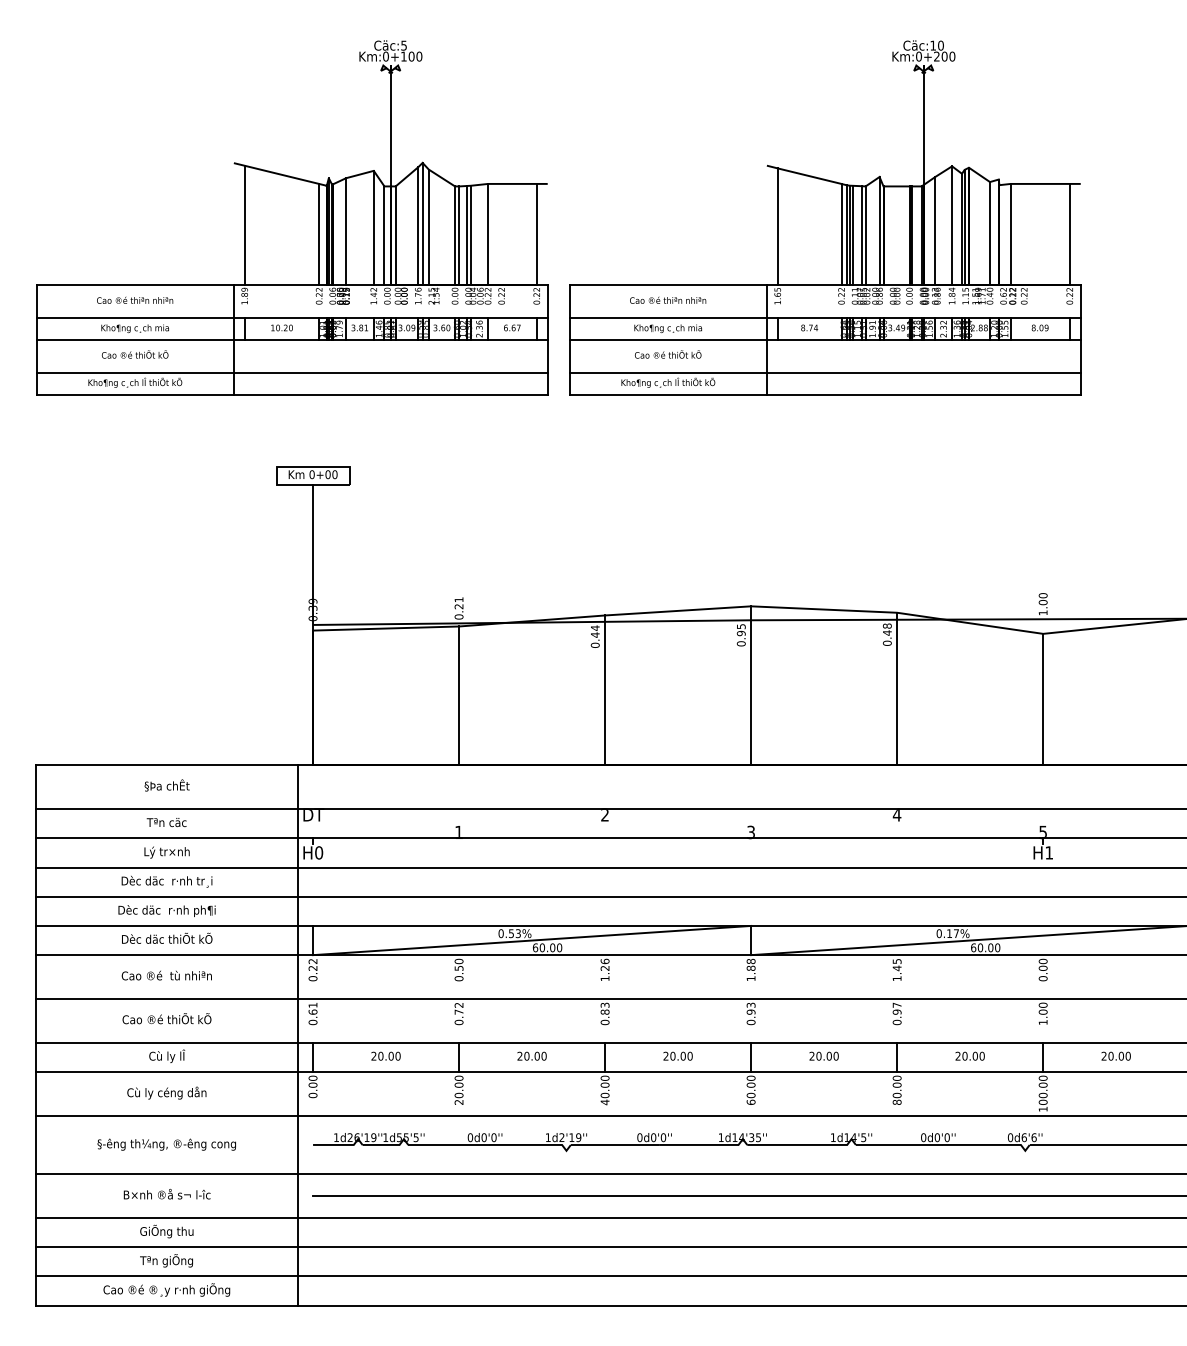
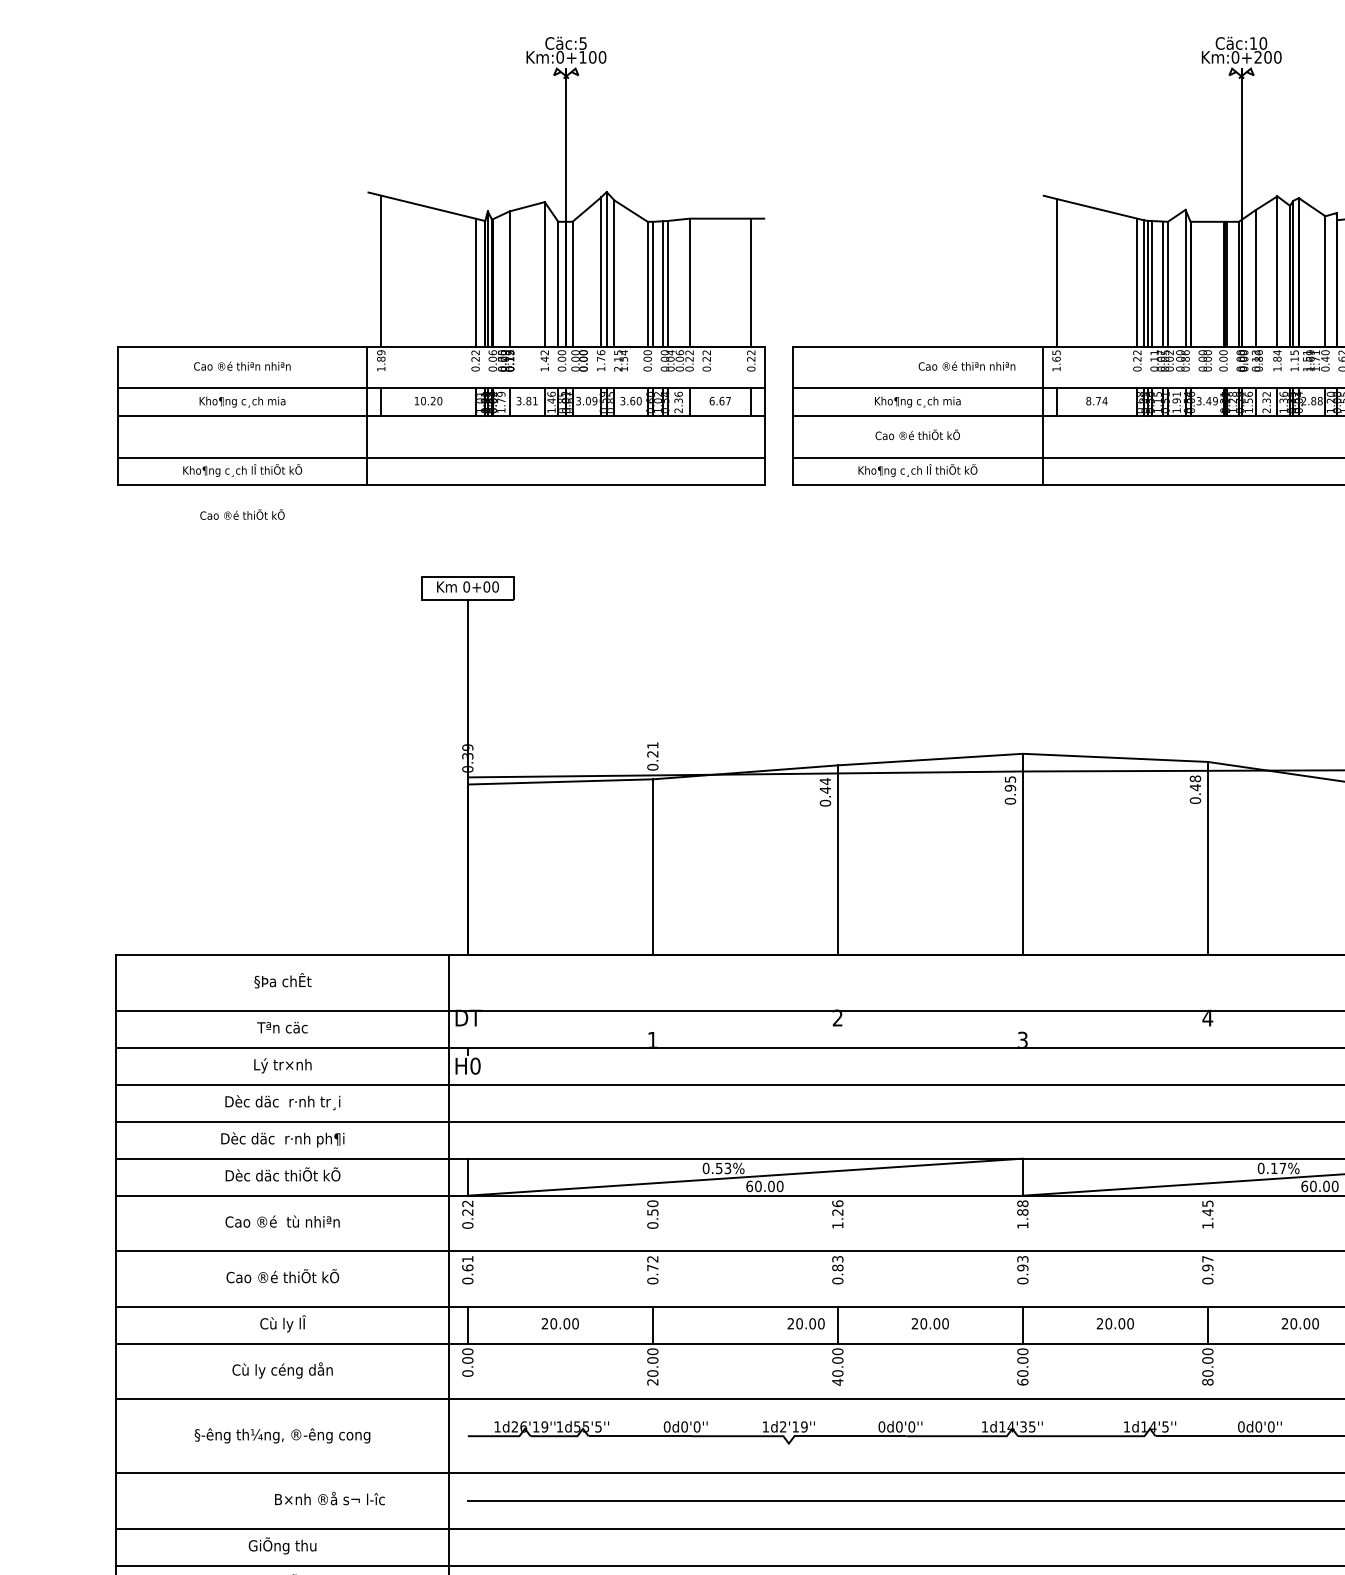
text: (668, 299) -> (967, 365), moved
text: (134, 354) -> (241, 514), moved
text: (531, 1055) -> (805, 1322), moved
text: (166, 1194) -> (329, 1498), moved

